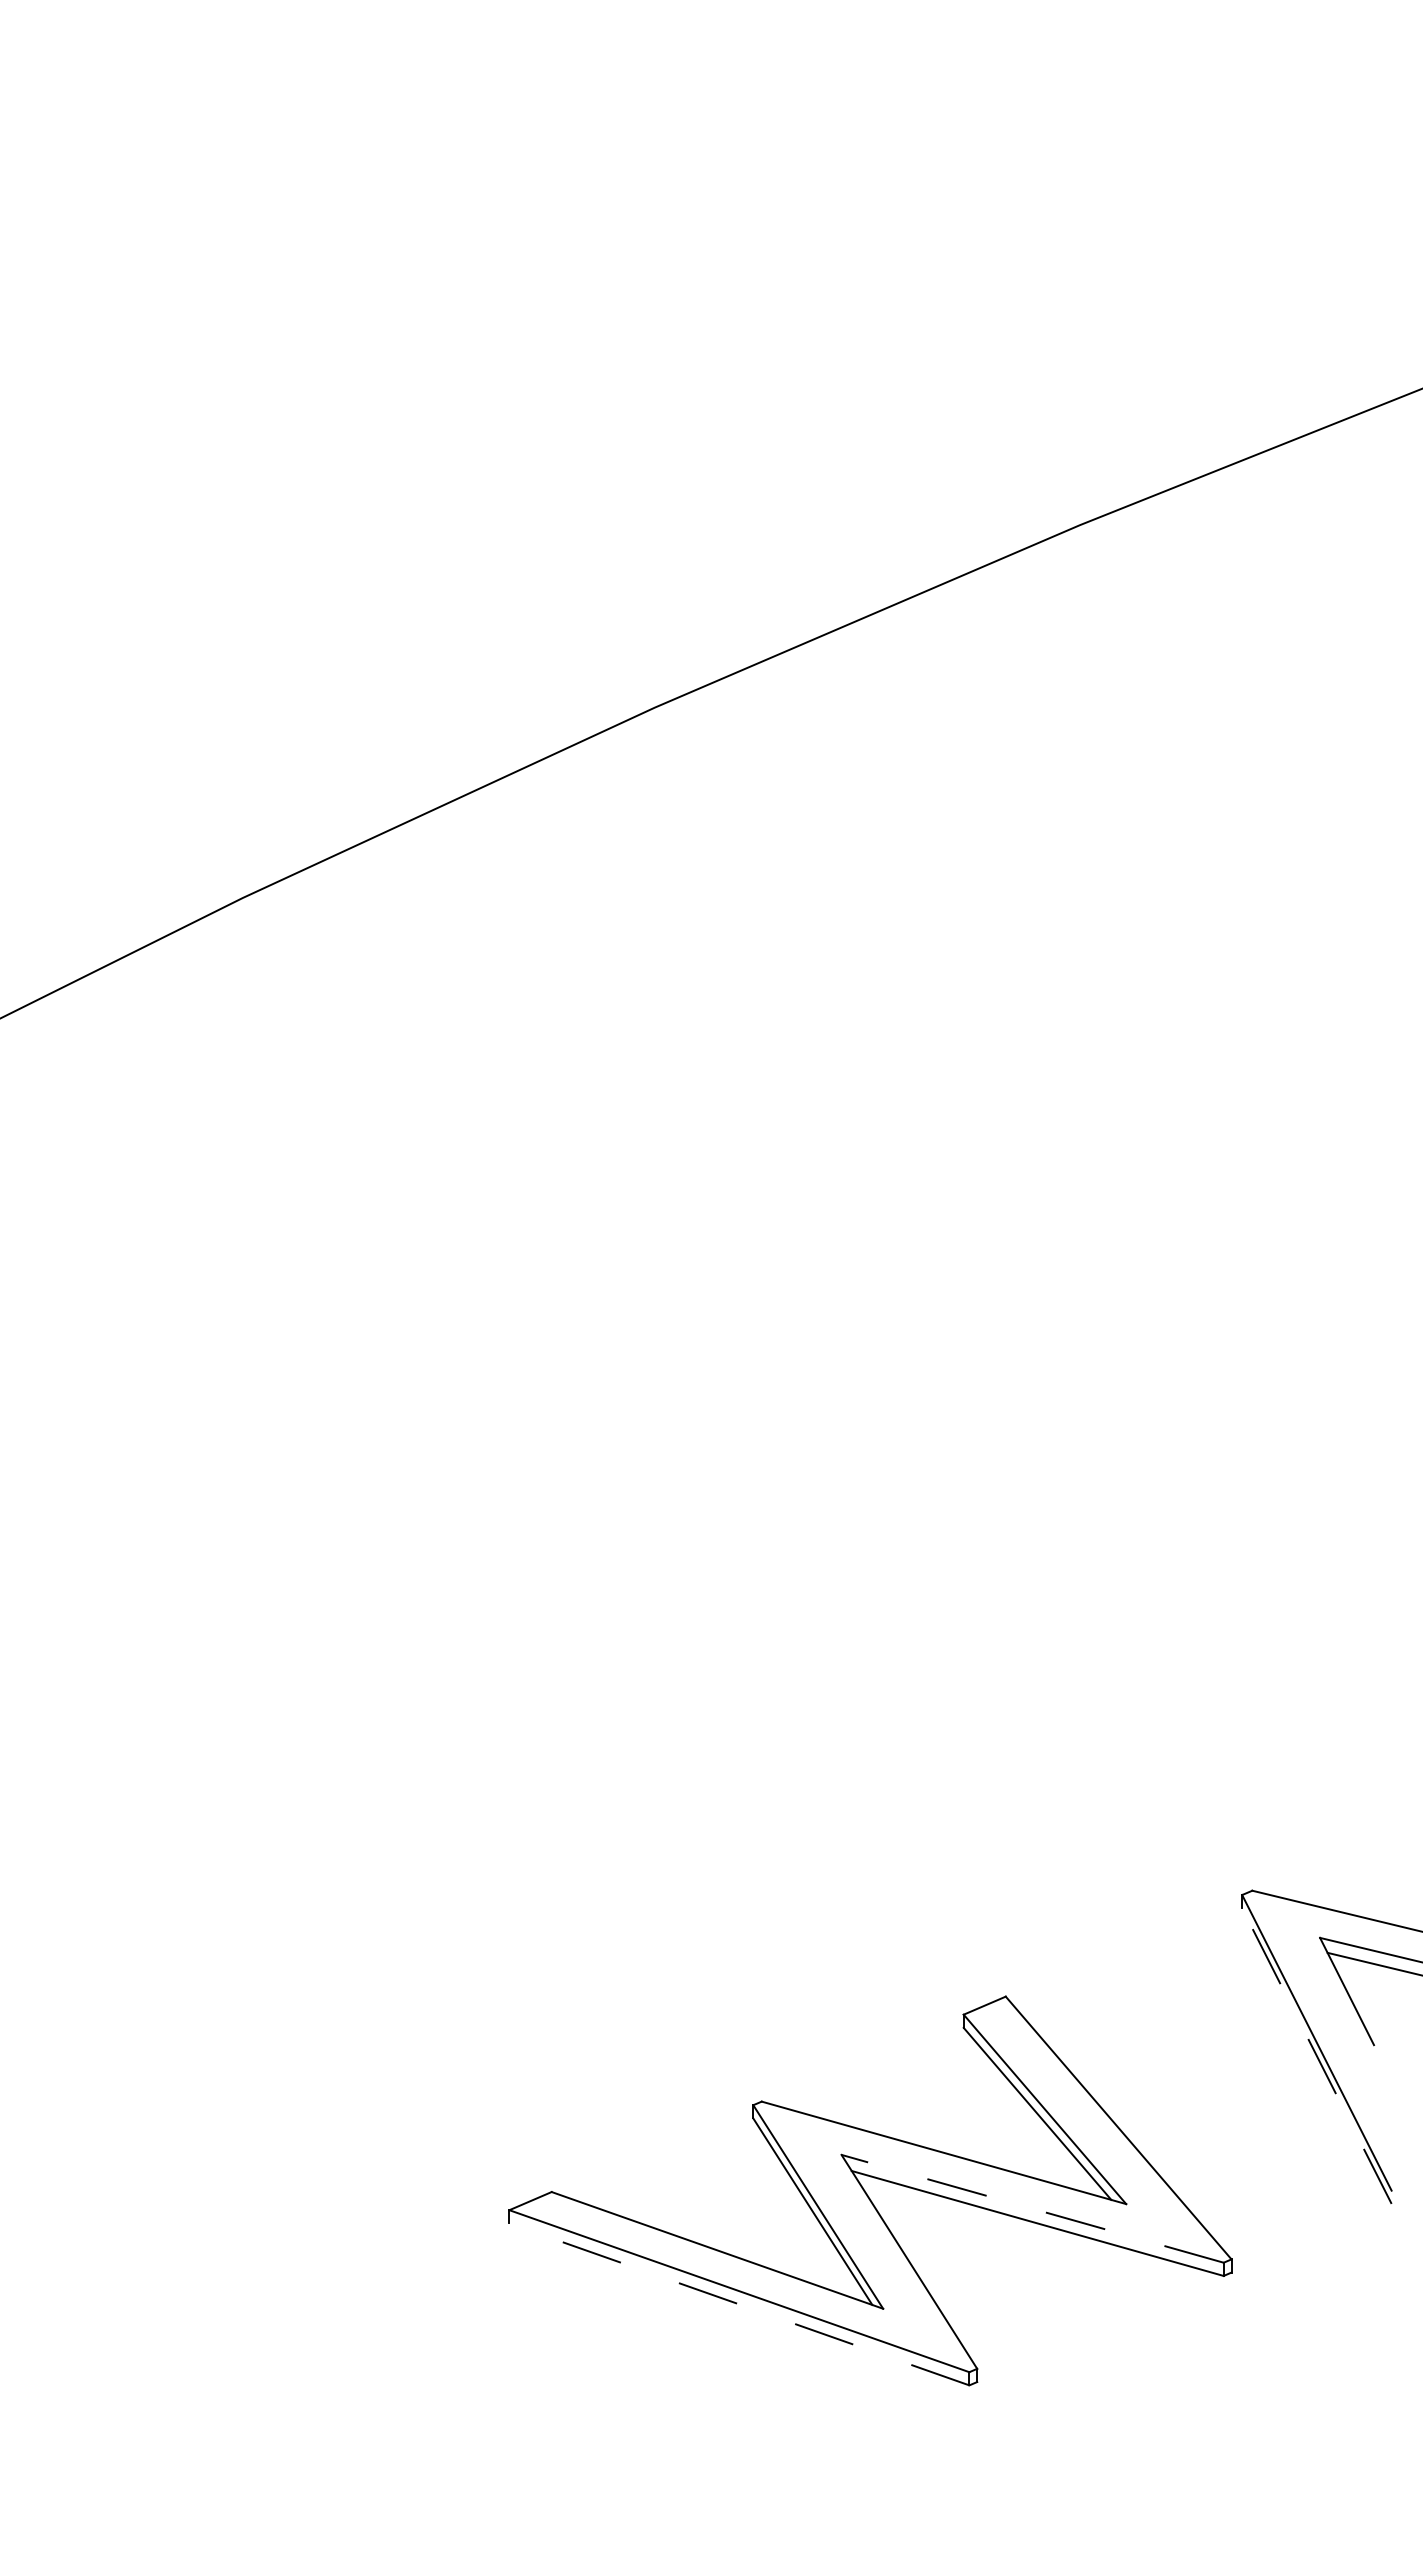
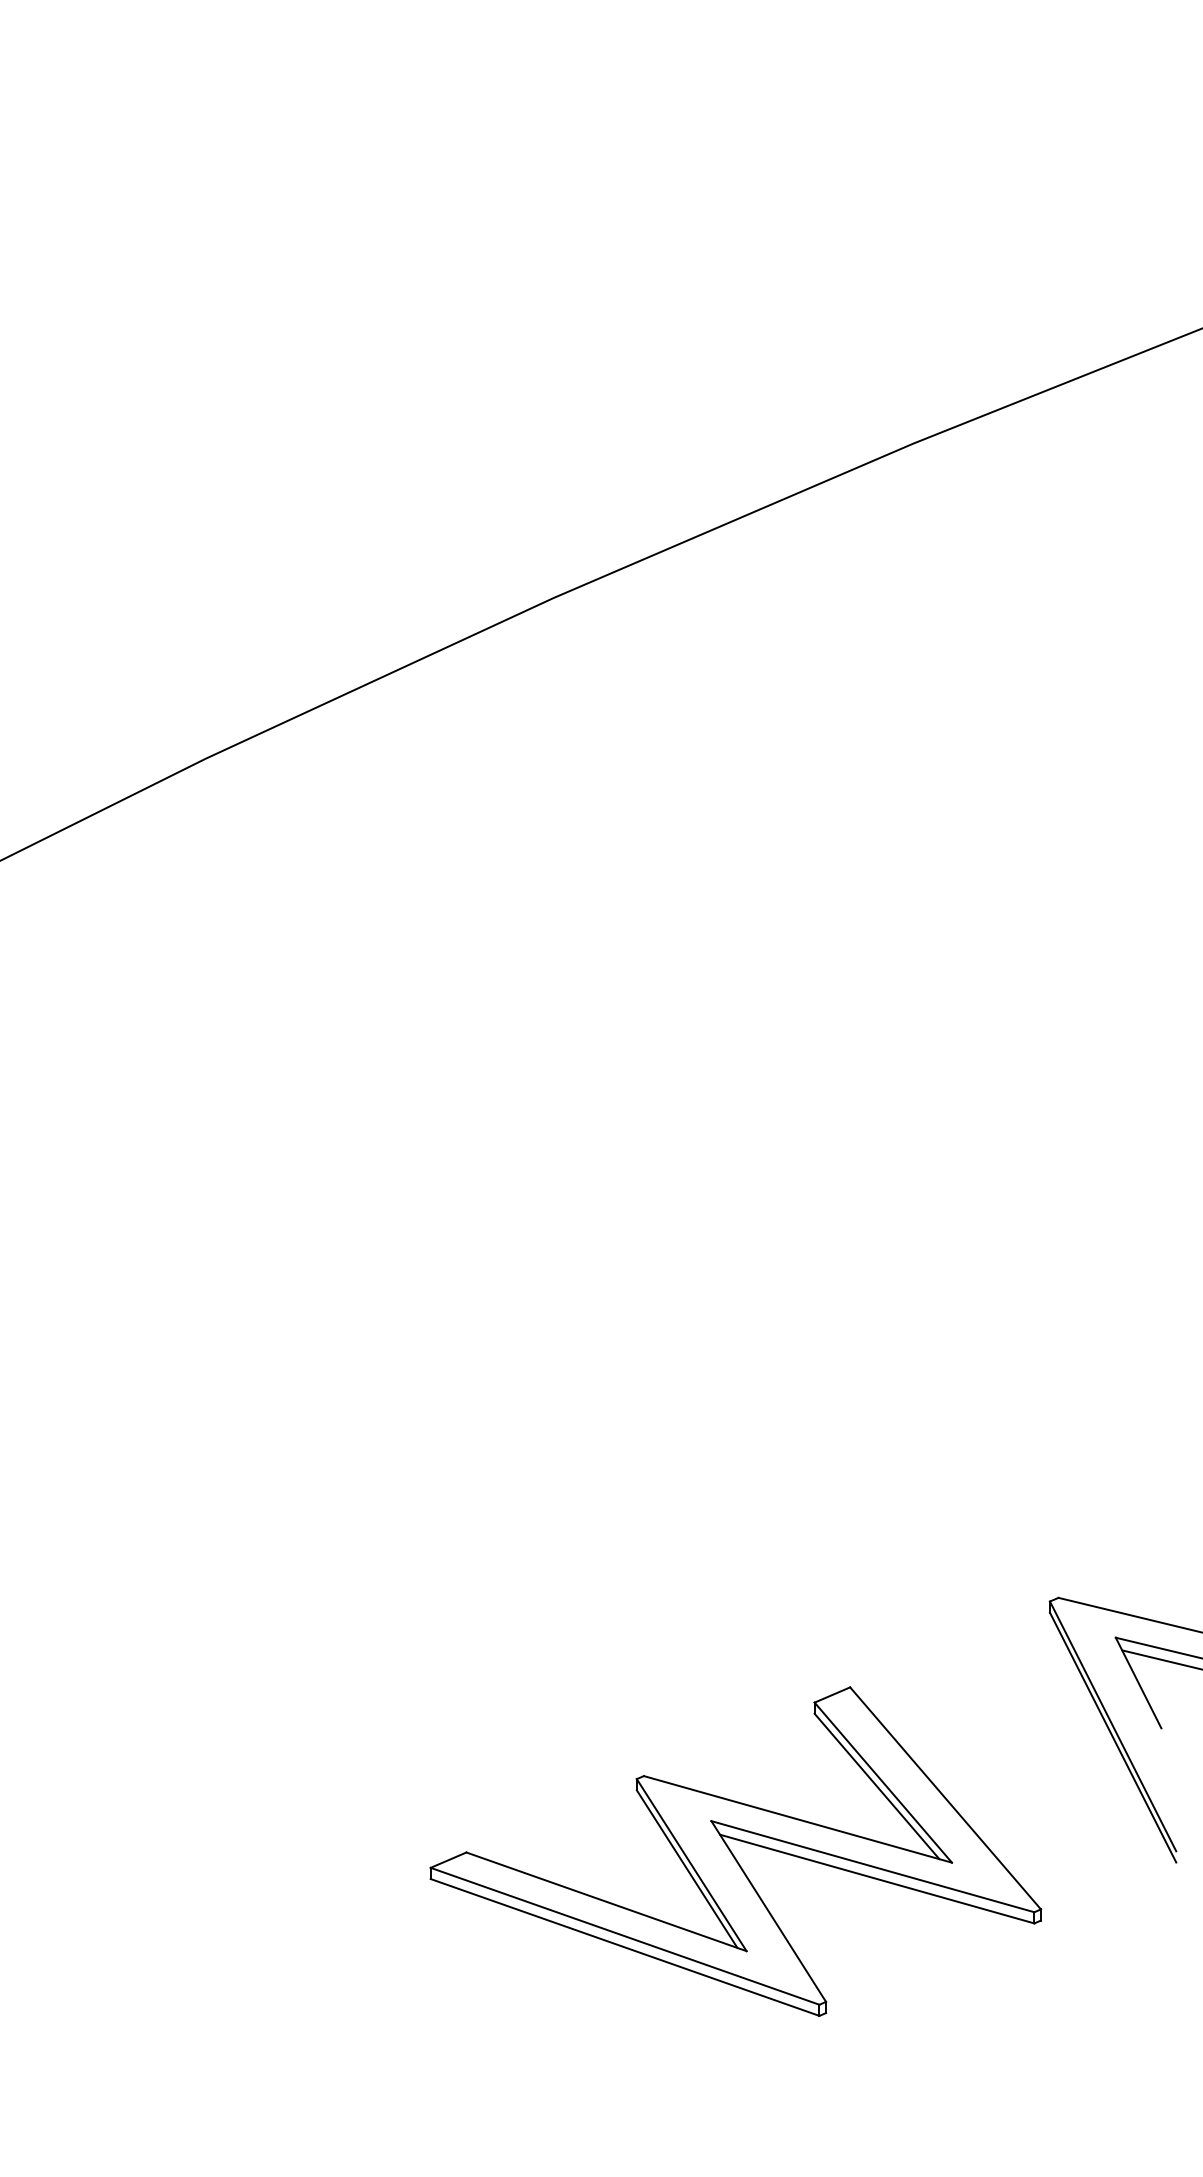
line: (1316, 2056) -> (1112, 1737), dashed -> solid
line: (1032, 2208) -> (872, 1866), dashed -> solid
line: (739, 2304) -> (625, 1947), dashed -> solid

